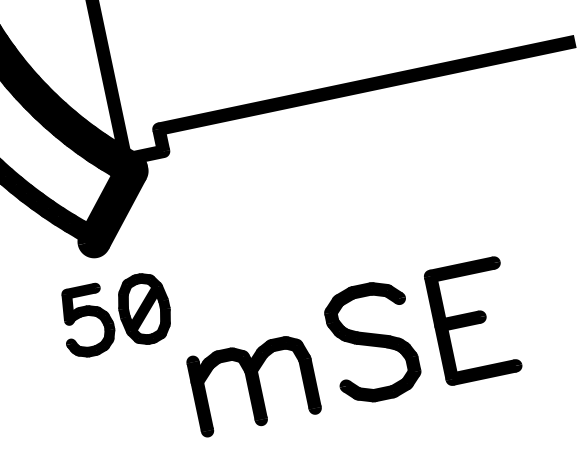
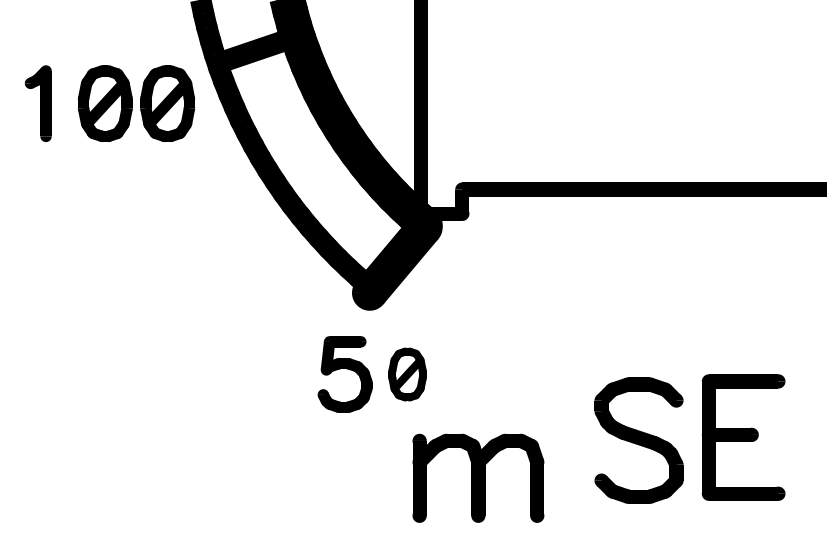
part: (144, 309) -> (407, 374), size x0.7
part: (472, 321) -> (743, 437), moved
part: (372, 342) -> (638, 440), moved
part: (253, 384) -> (478, 477), moved

